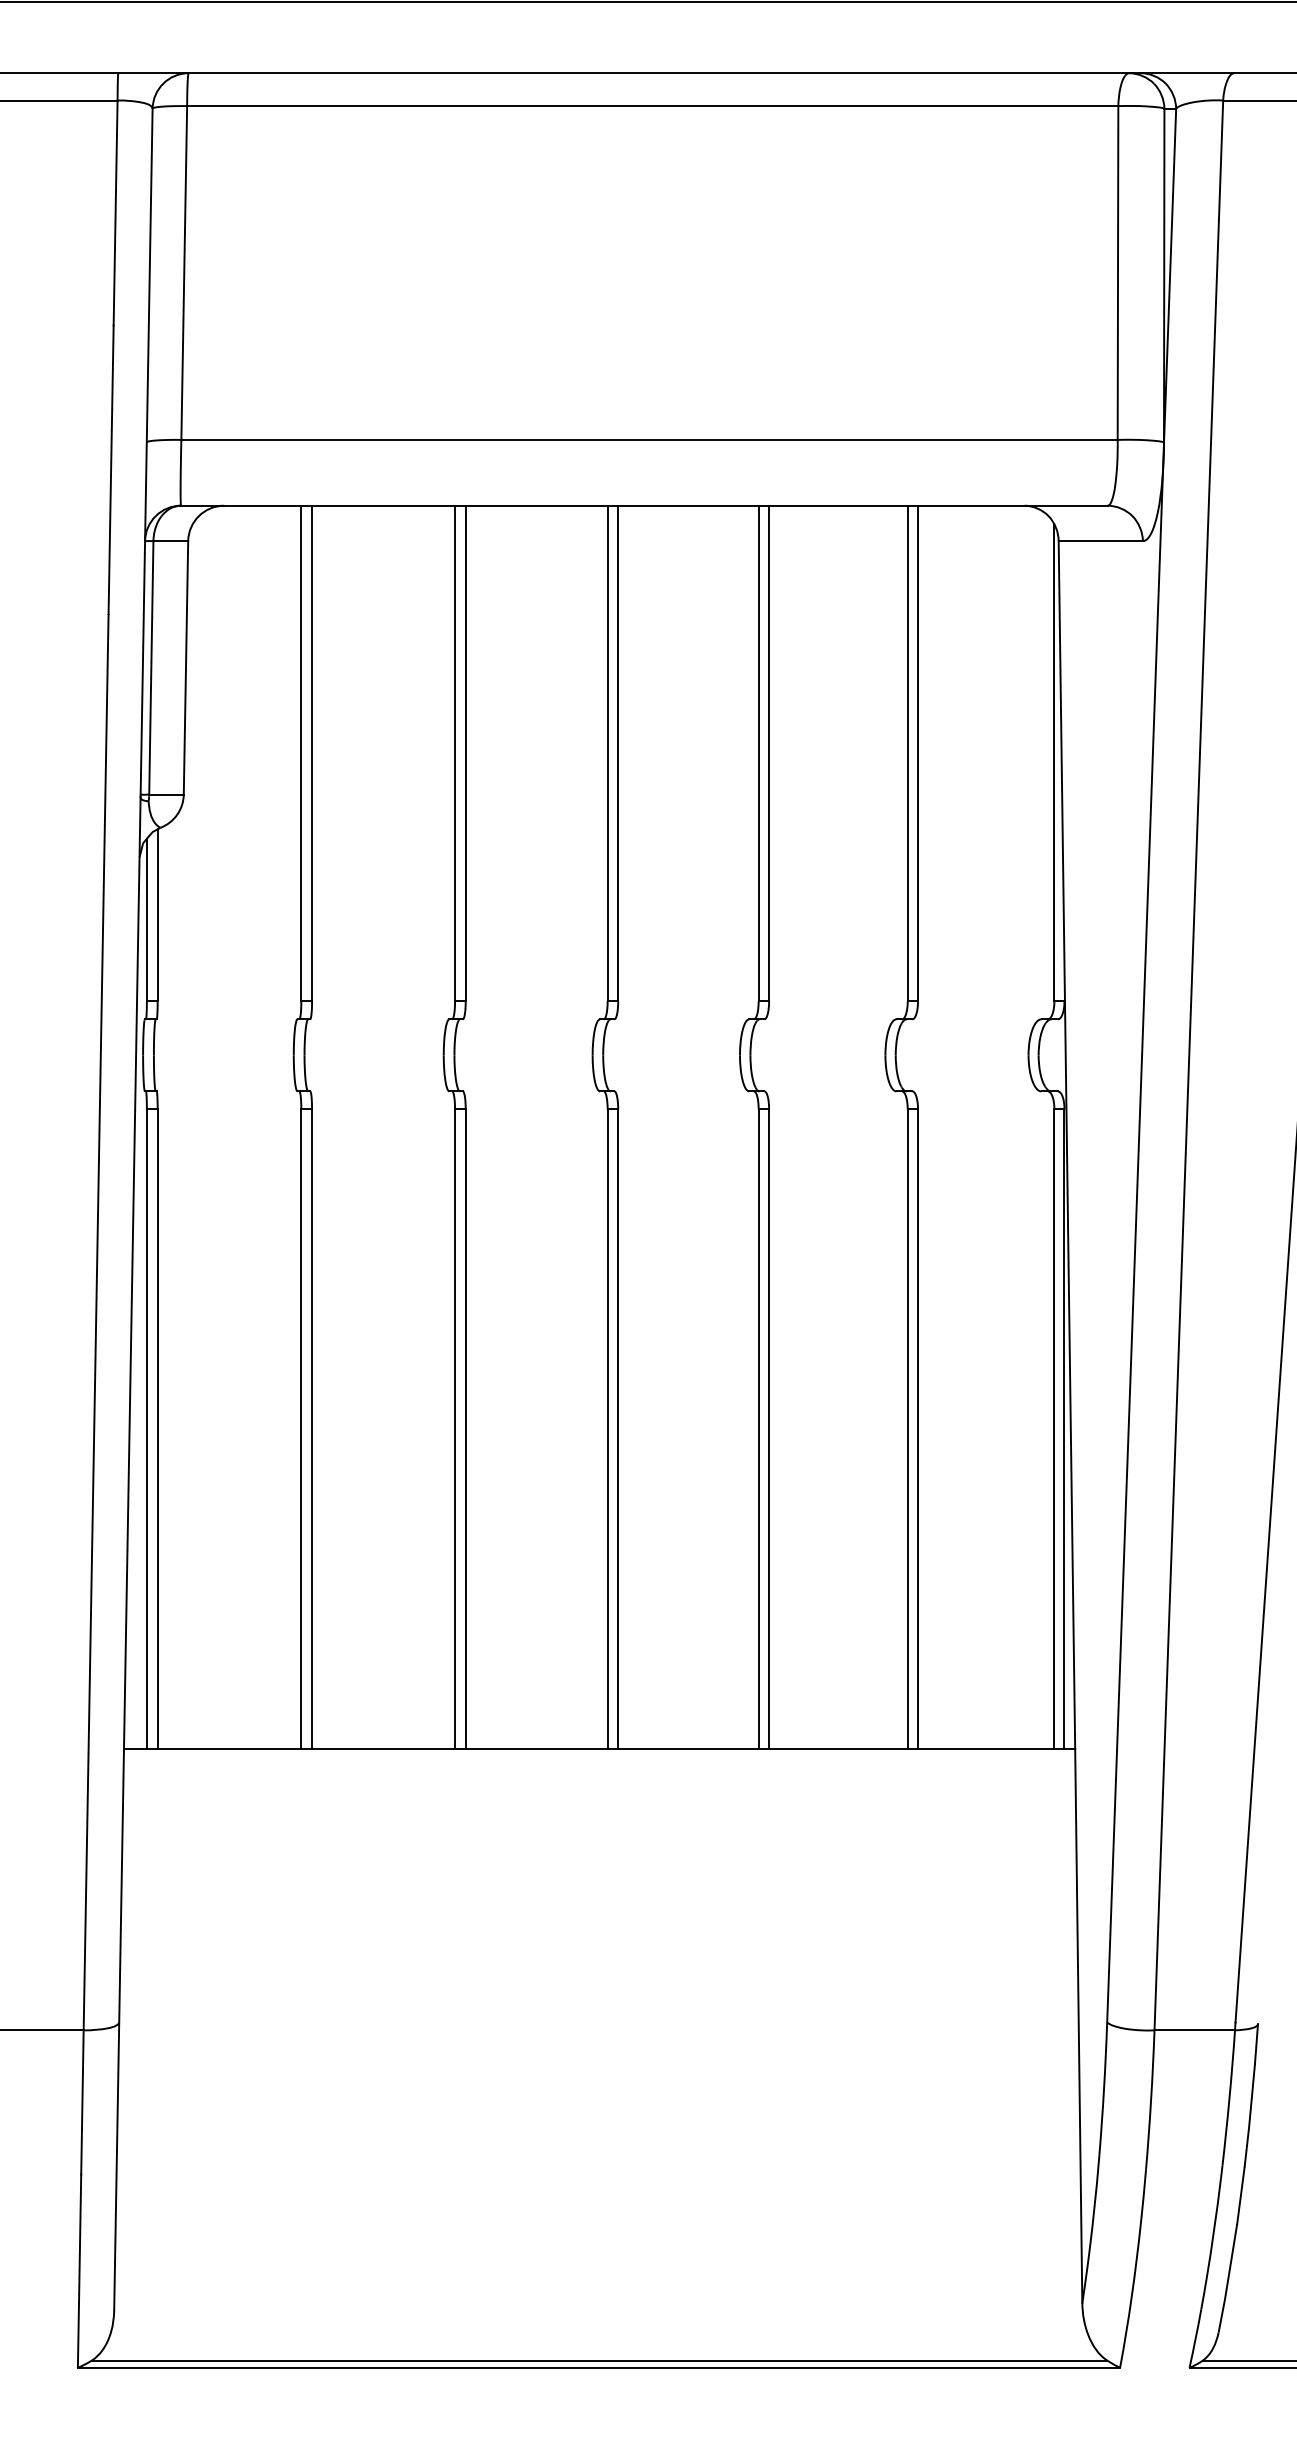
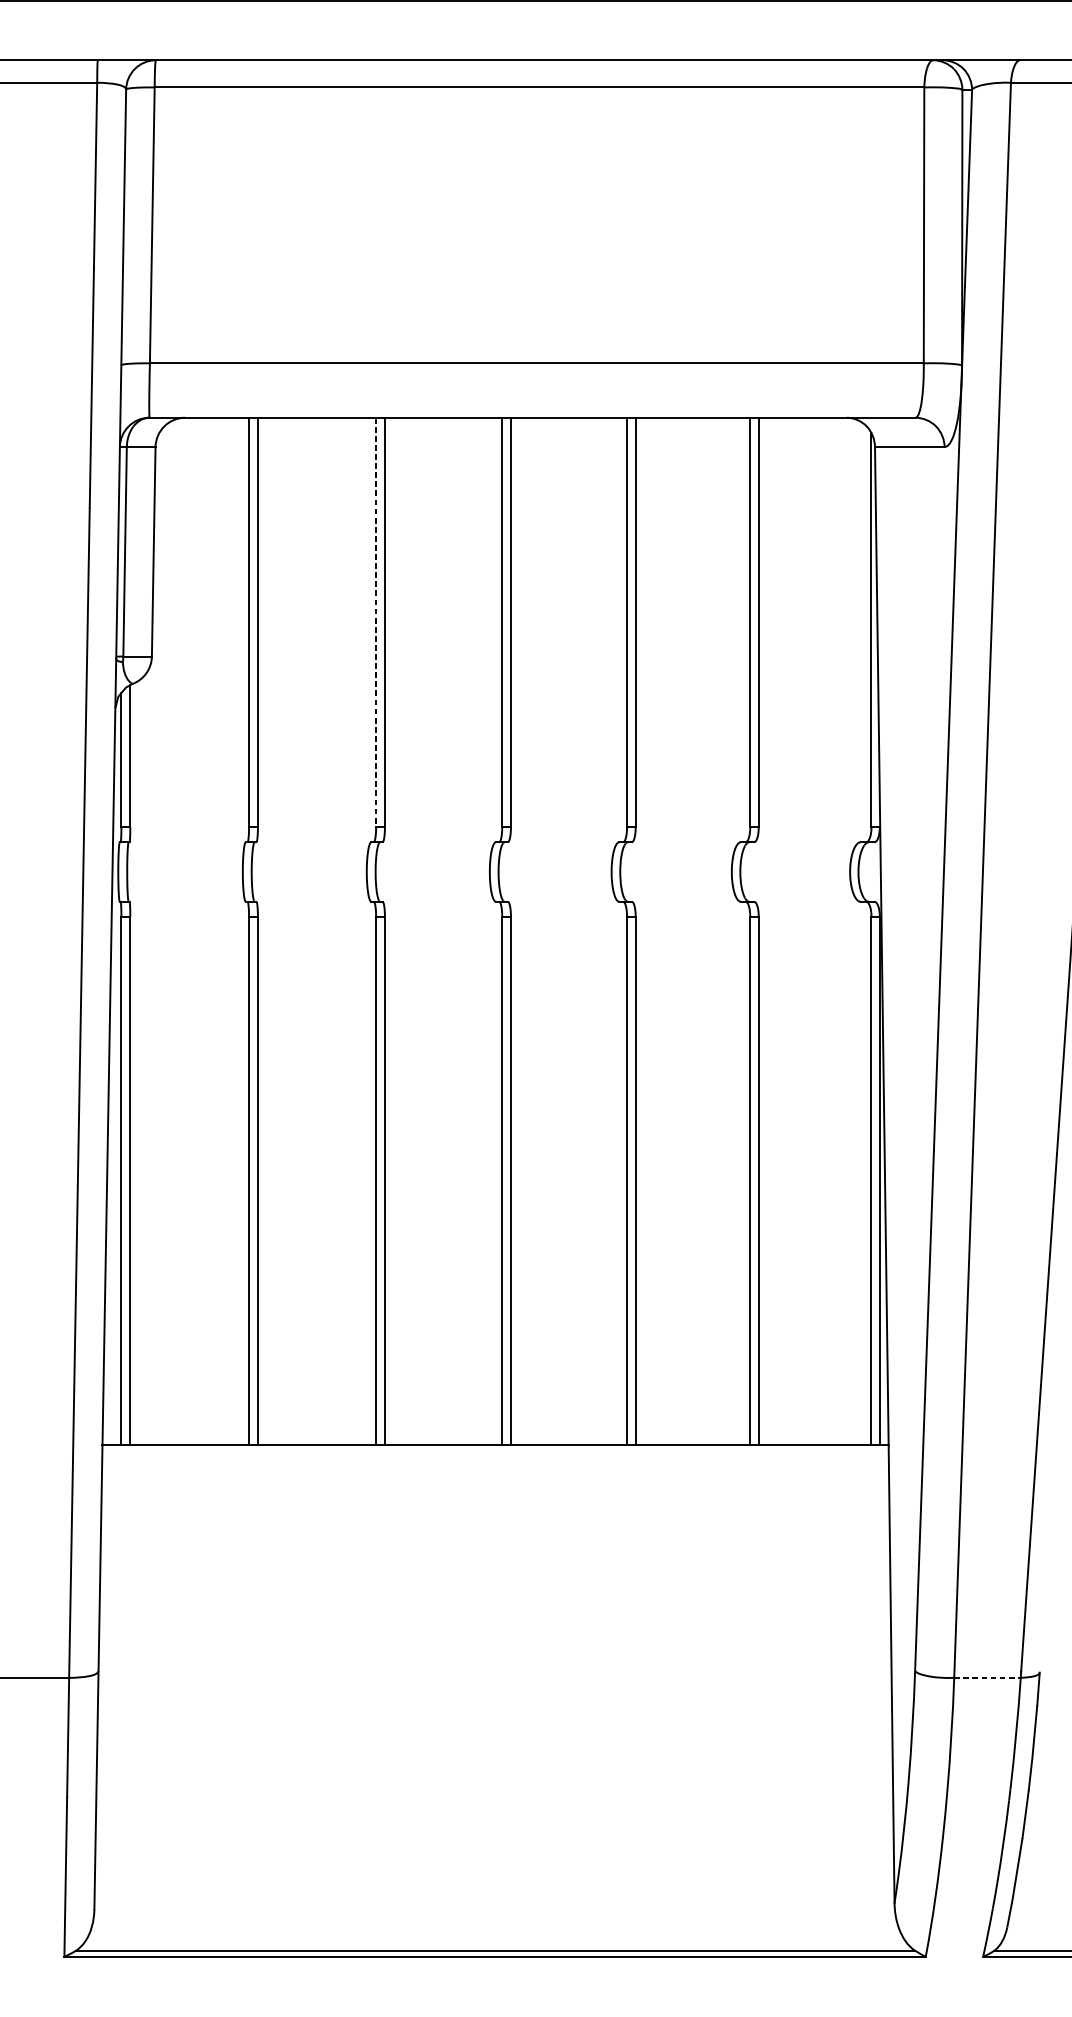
line: (455, 753) -> (376, 622), solid -> dashed
line: (1195, 2030) -> (988, 1677), solid -> dashed

